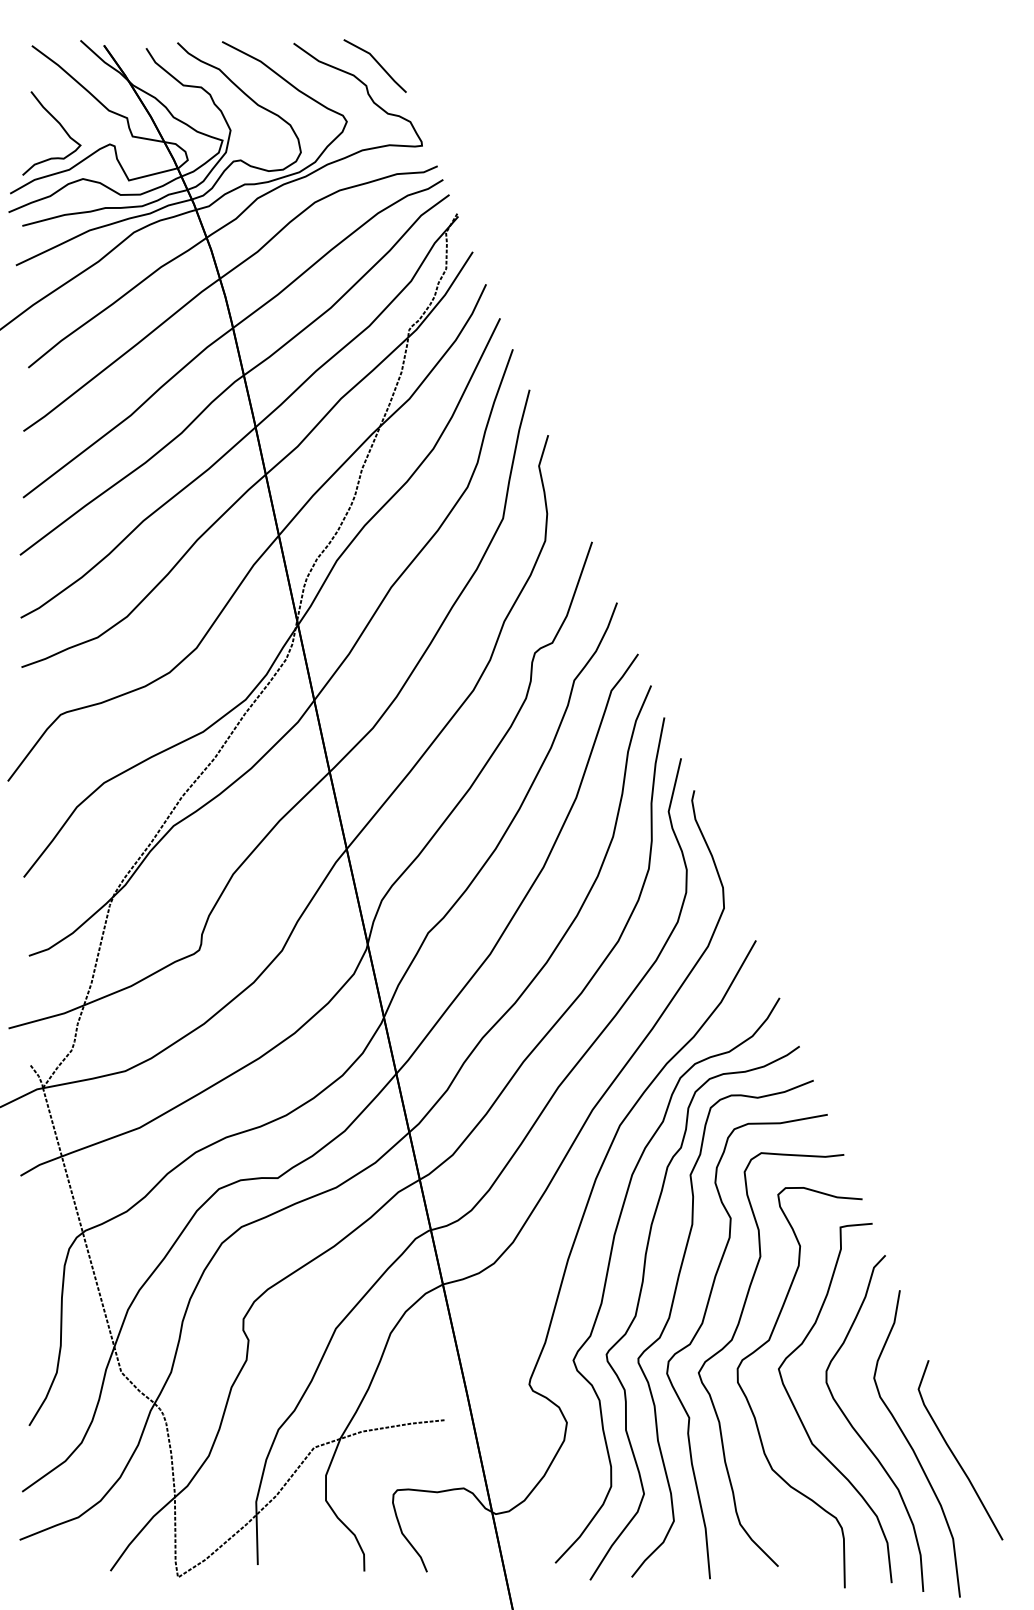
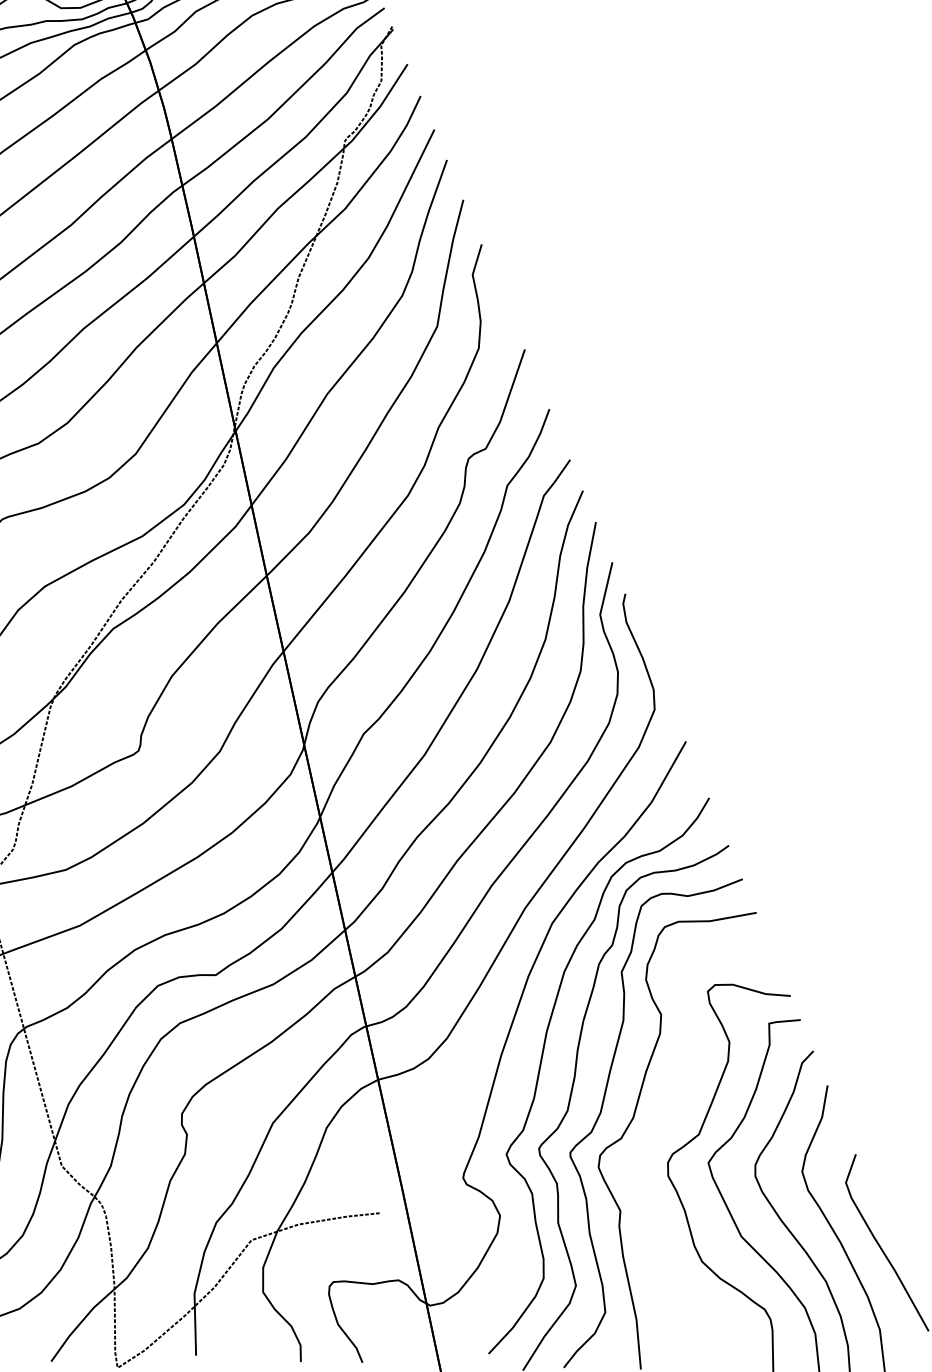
part: (732, 1340) -> (662, 1134), removed

